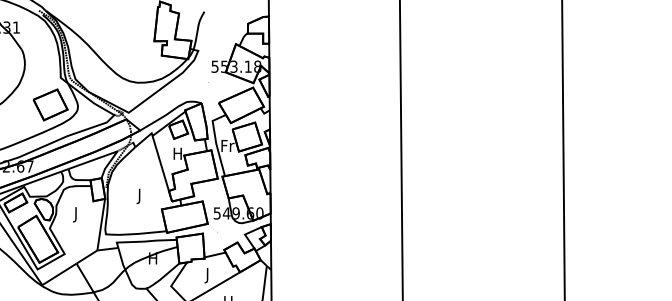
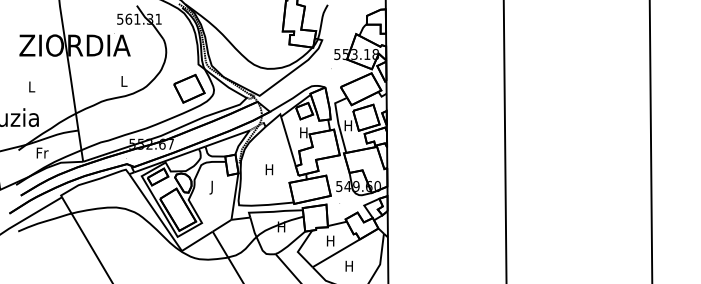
text: (227, 145) -> (348, 125), Fr -> H
text: (139, 196) -> (269, 171), J -> H
text: (207, 275) -> (330, 242), J -> H

